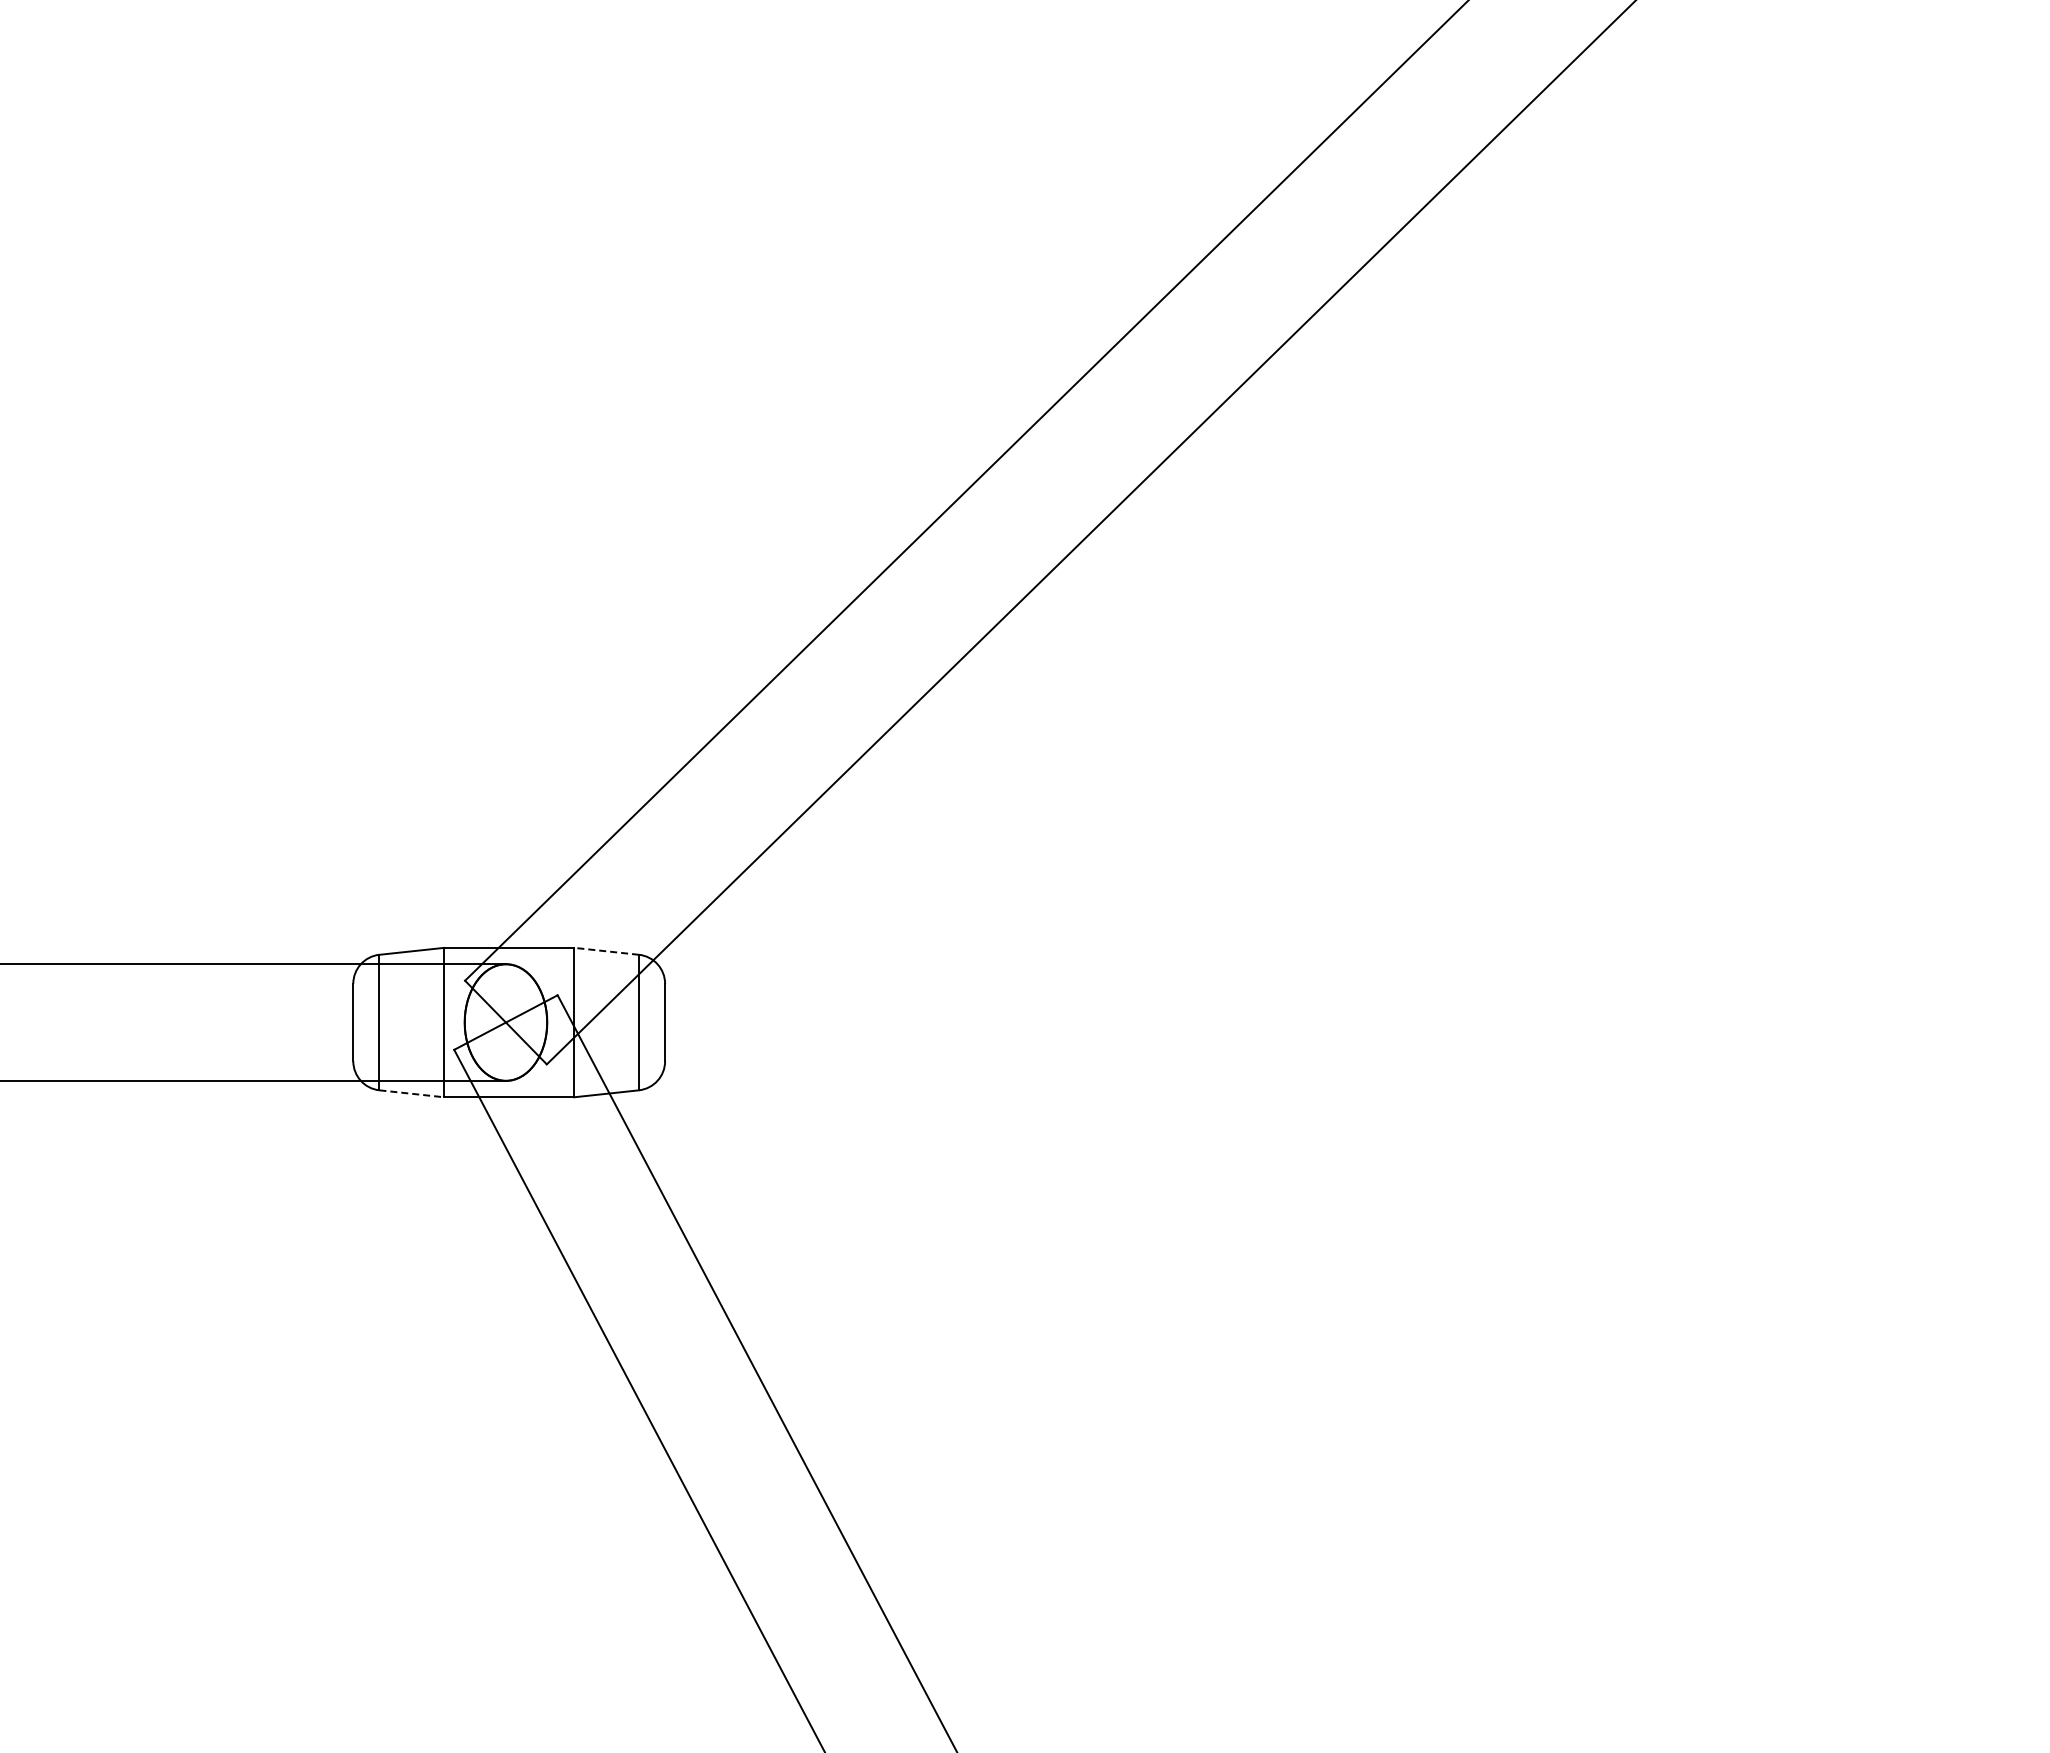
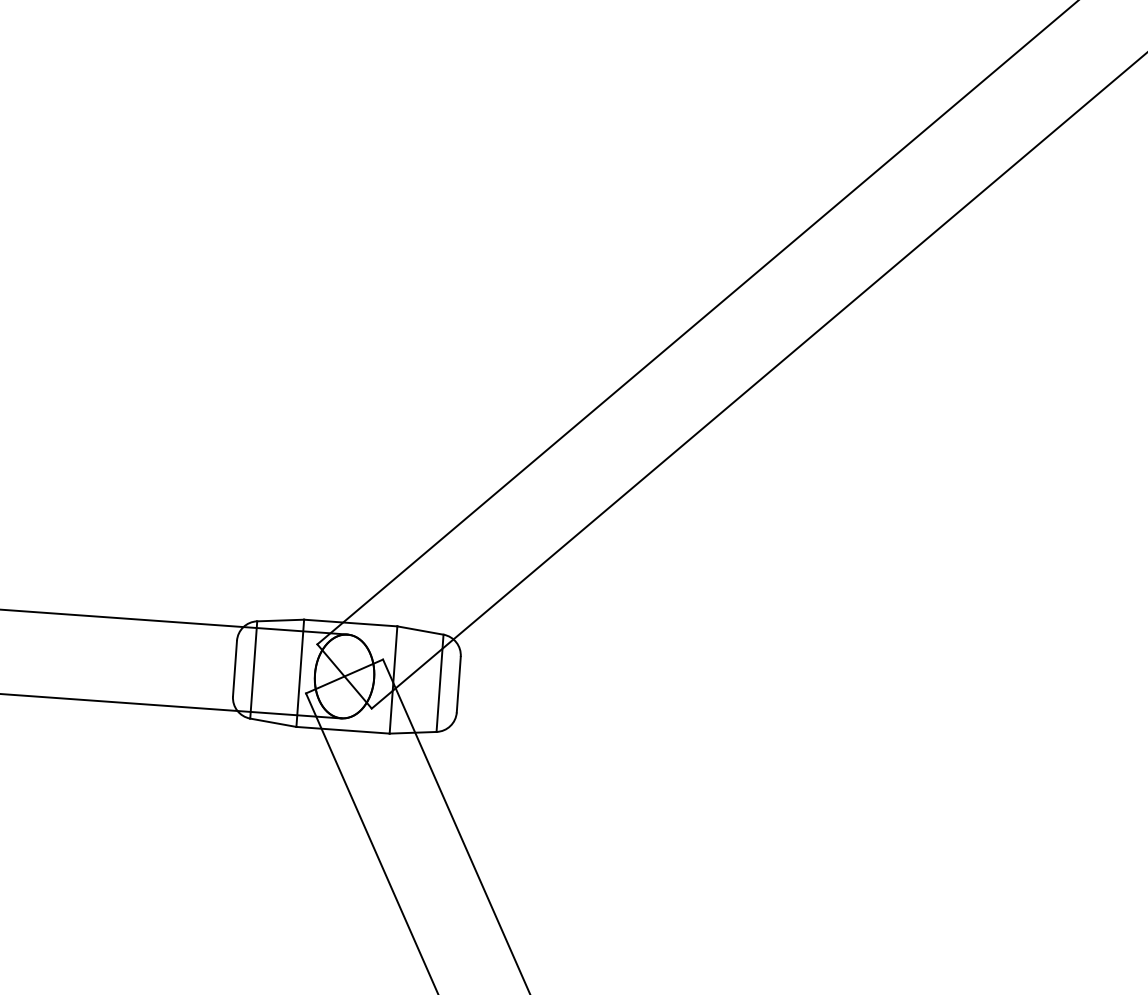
line: (606, 951) -> (420, 630), dashed -> solid
line: (411, 1093) -> (273, 722), dashed -> solid

